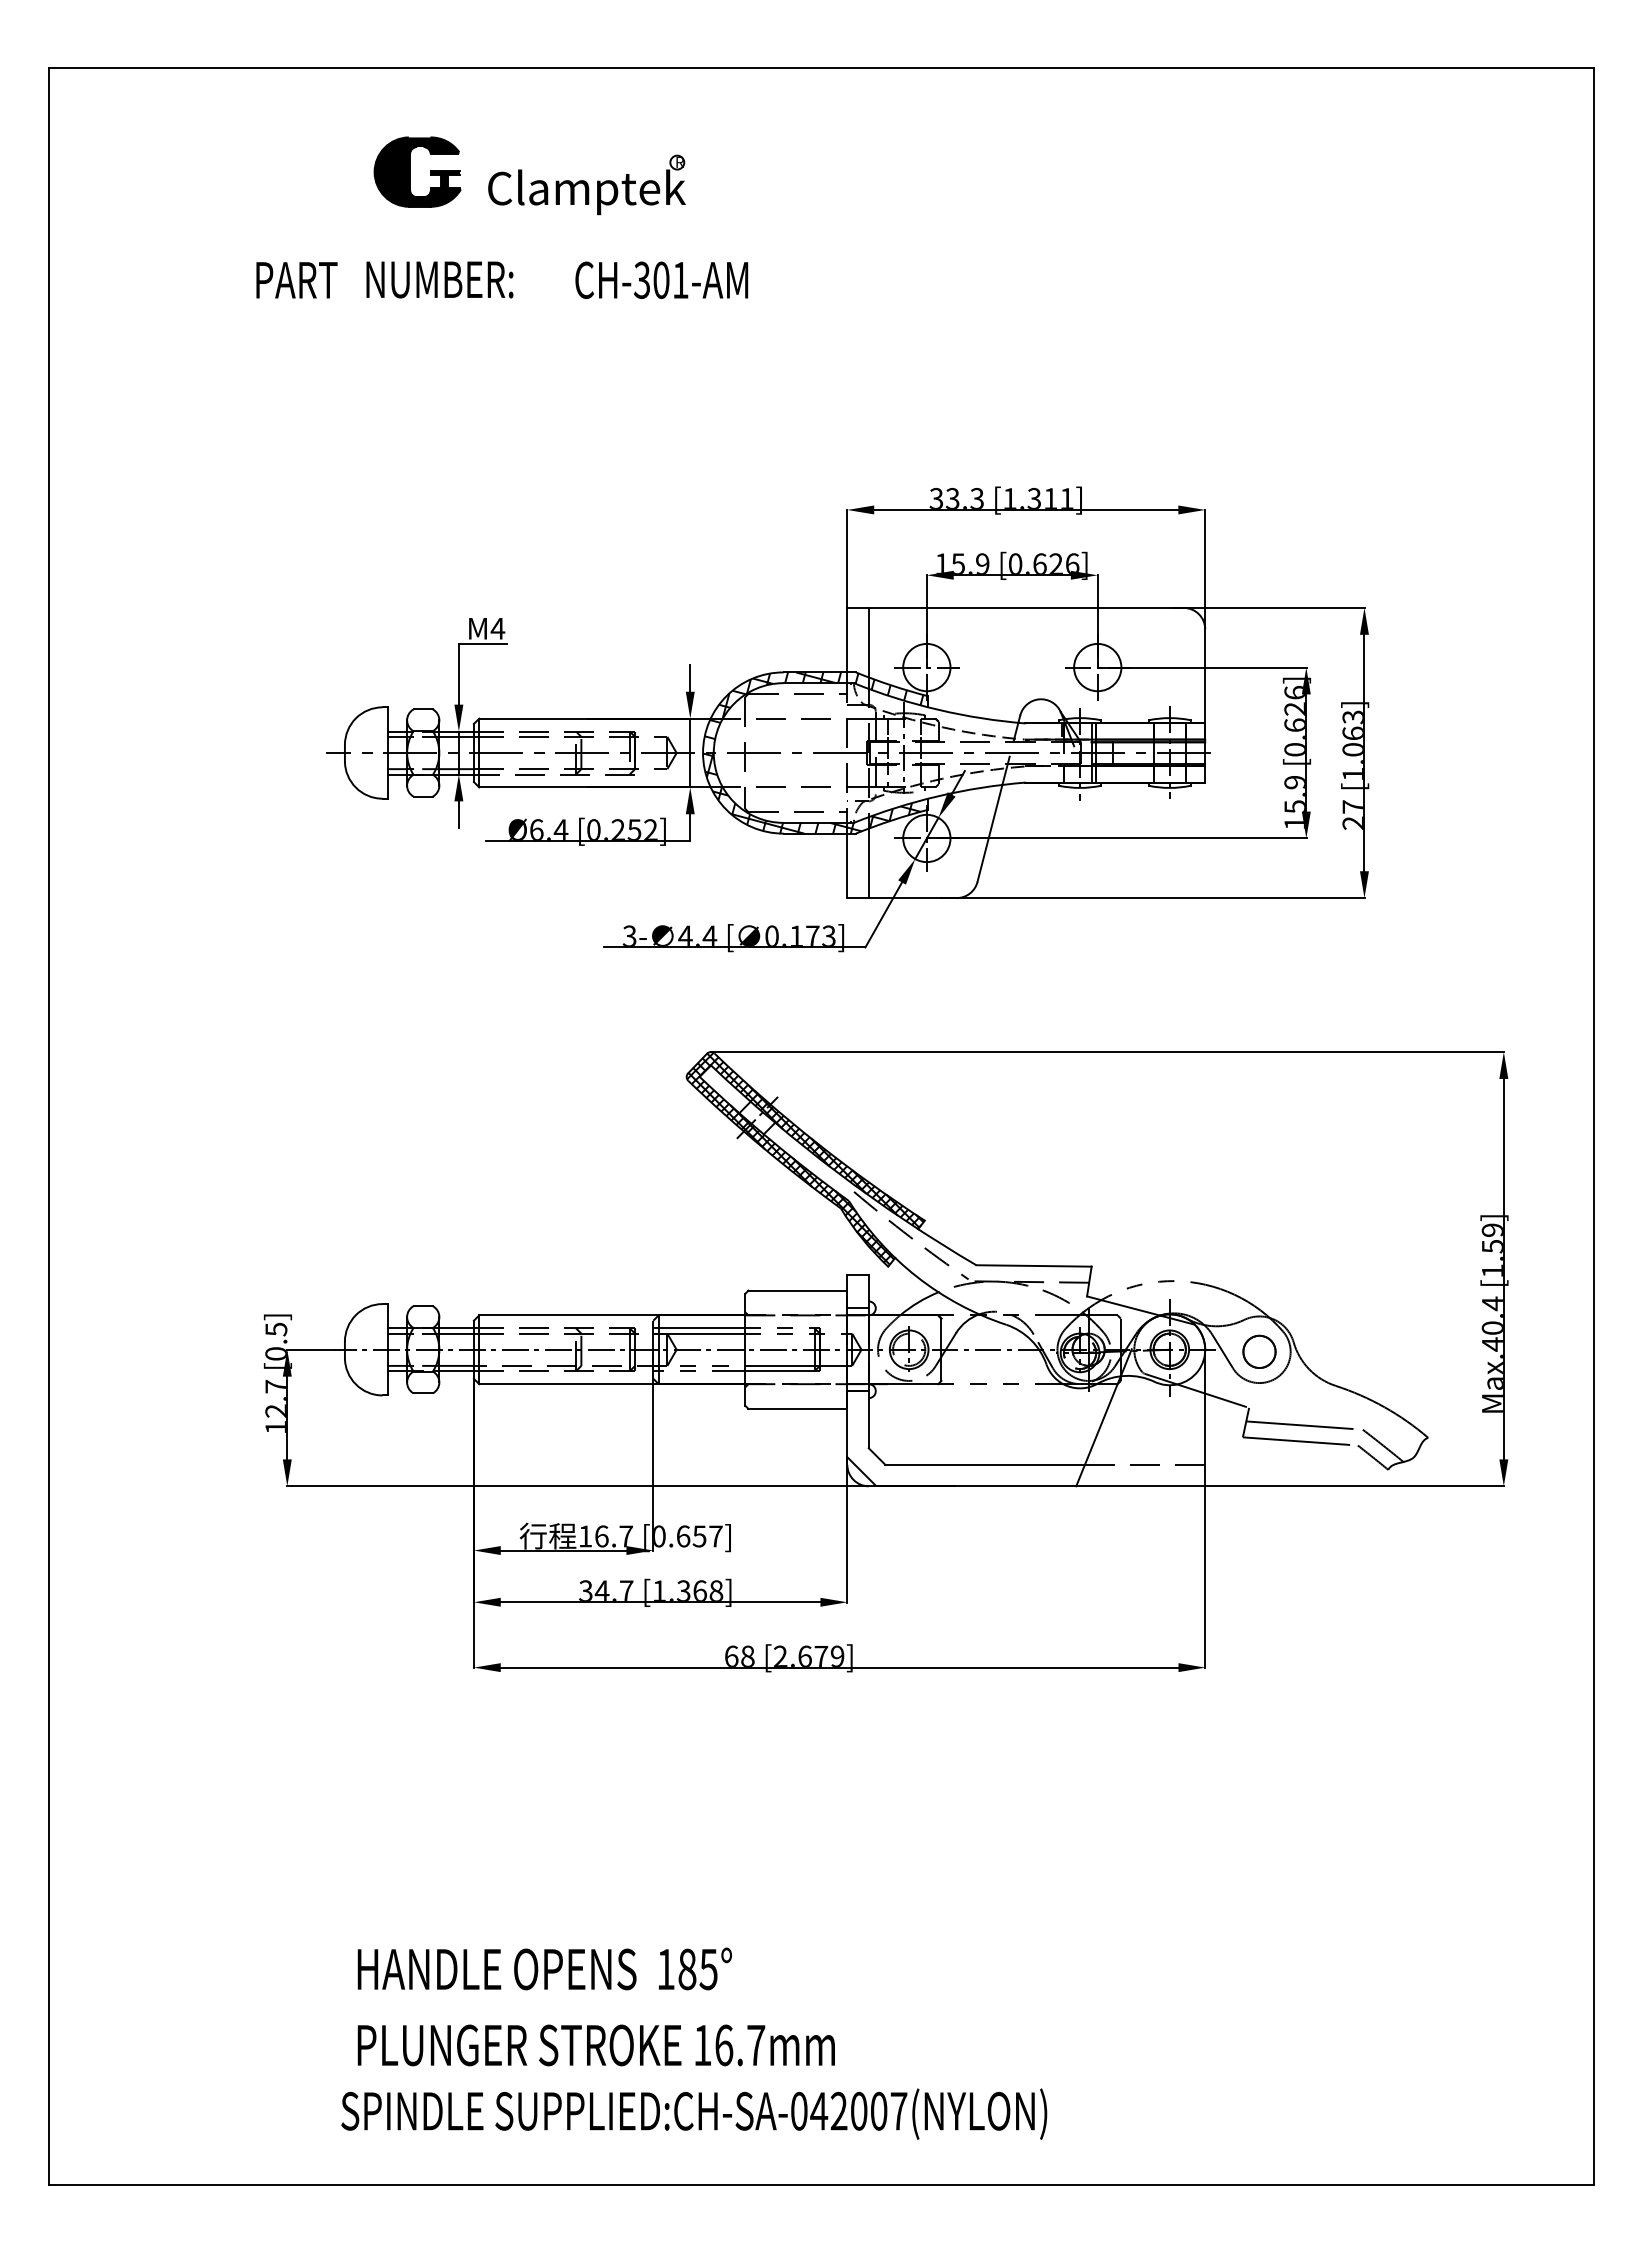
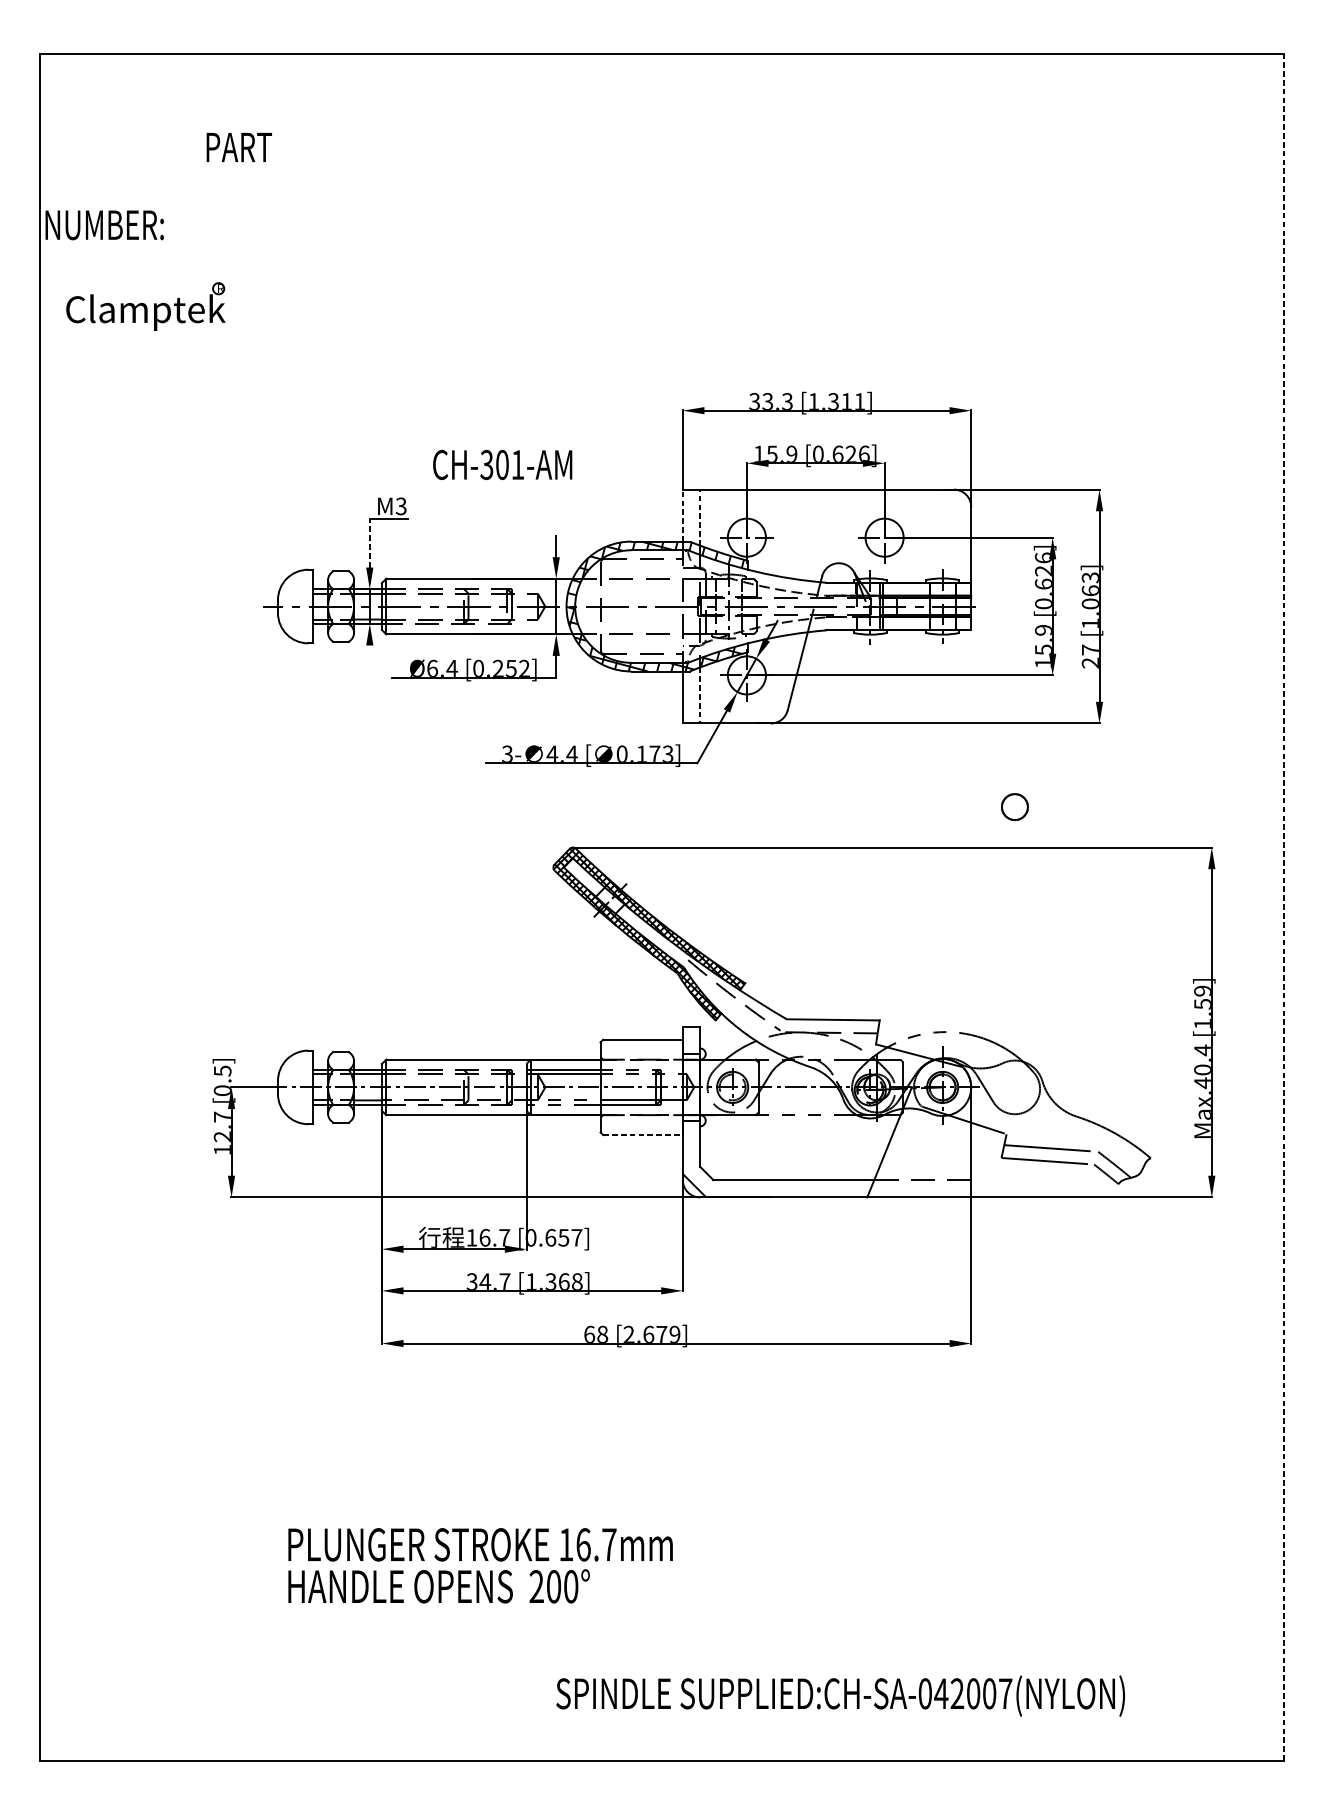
part: (410, 171) -> (330, 137), removed
part: (586, 184) -> (145, 306), moved
text: (439, 279) -> (104, 224), moved
text: (661, 279) -> (502, 464), moved
text: (296, 280) -> (238, 147), moved
text: (497, 628) -> (400, 506), M4 -> M3
line: (847, 639) -> (682, 515), solid -> dashed
line: (868, 642) -> (699, 517), solid -> dashed
line: (458, 674) -> (369, 543), solid -> dashed
line: (458, 814) -> (369, 656), removed
line: (868, 863) -> (699, 695), solid -> dashed
line: (1593, 1126) -> (1284, 907), solid -> dashed
circle: (1259, 1351) -> (1014, 806), moved
line: (798, 1408) -> (643, 1134), solid -> dashed
text: (687, 1969) -> (554, 1586), 185° -> 200°
text: (595, 2045) -> (479, 1544), moved
text: (694, 2113) -> (840, 1695), moved

